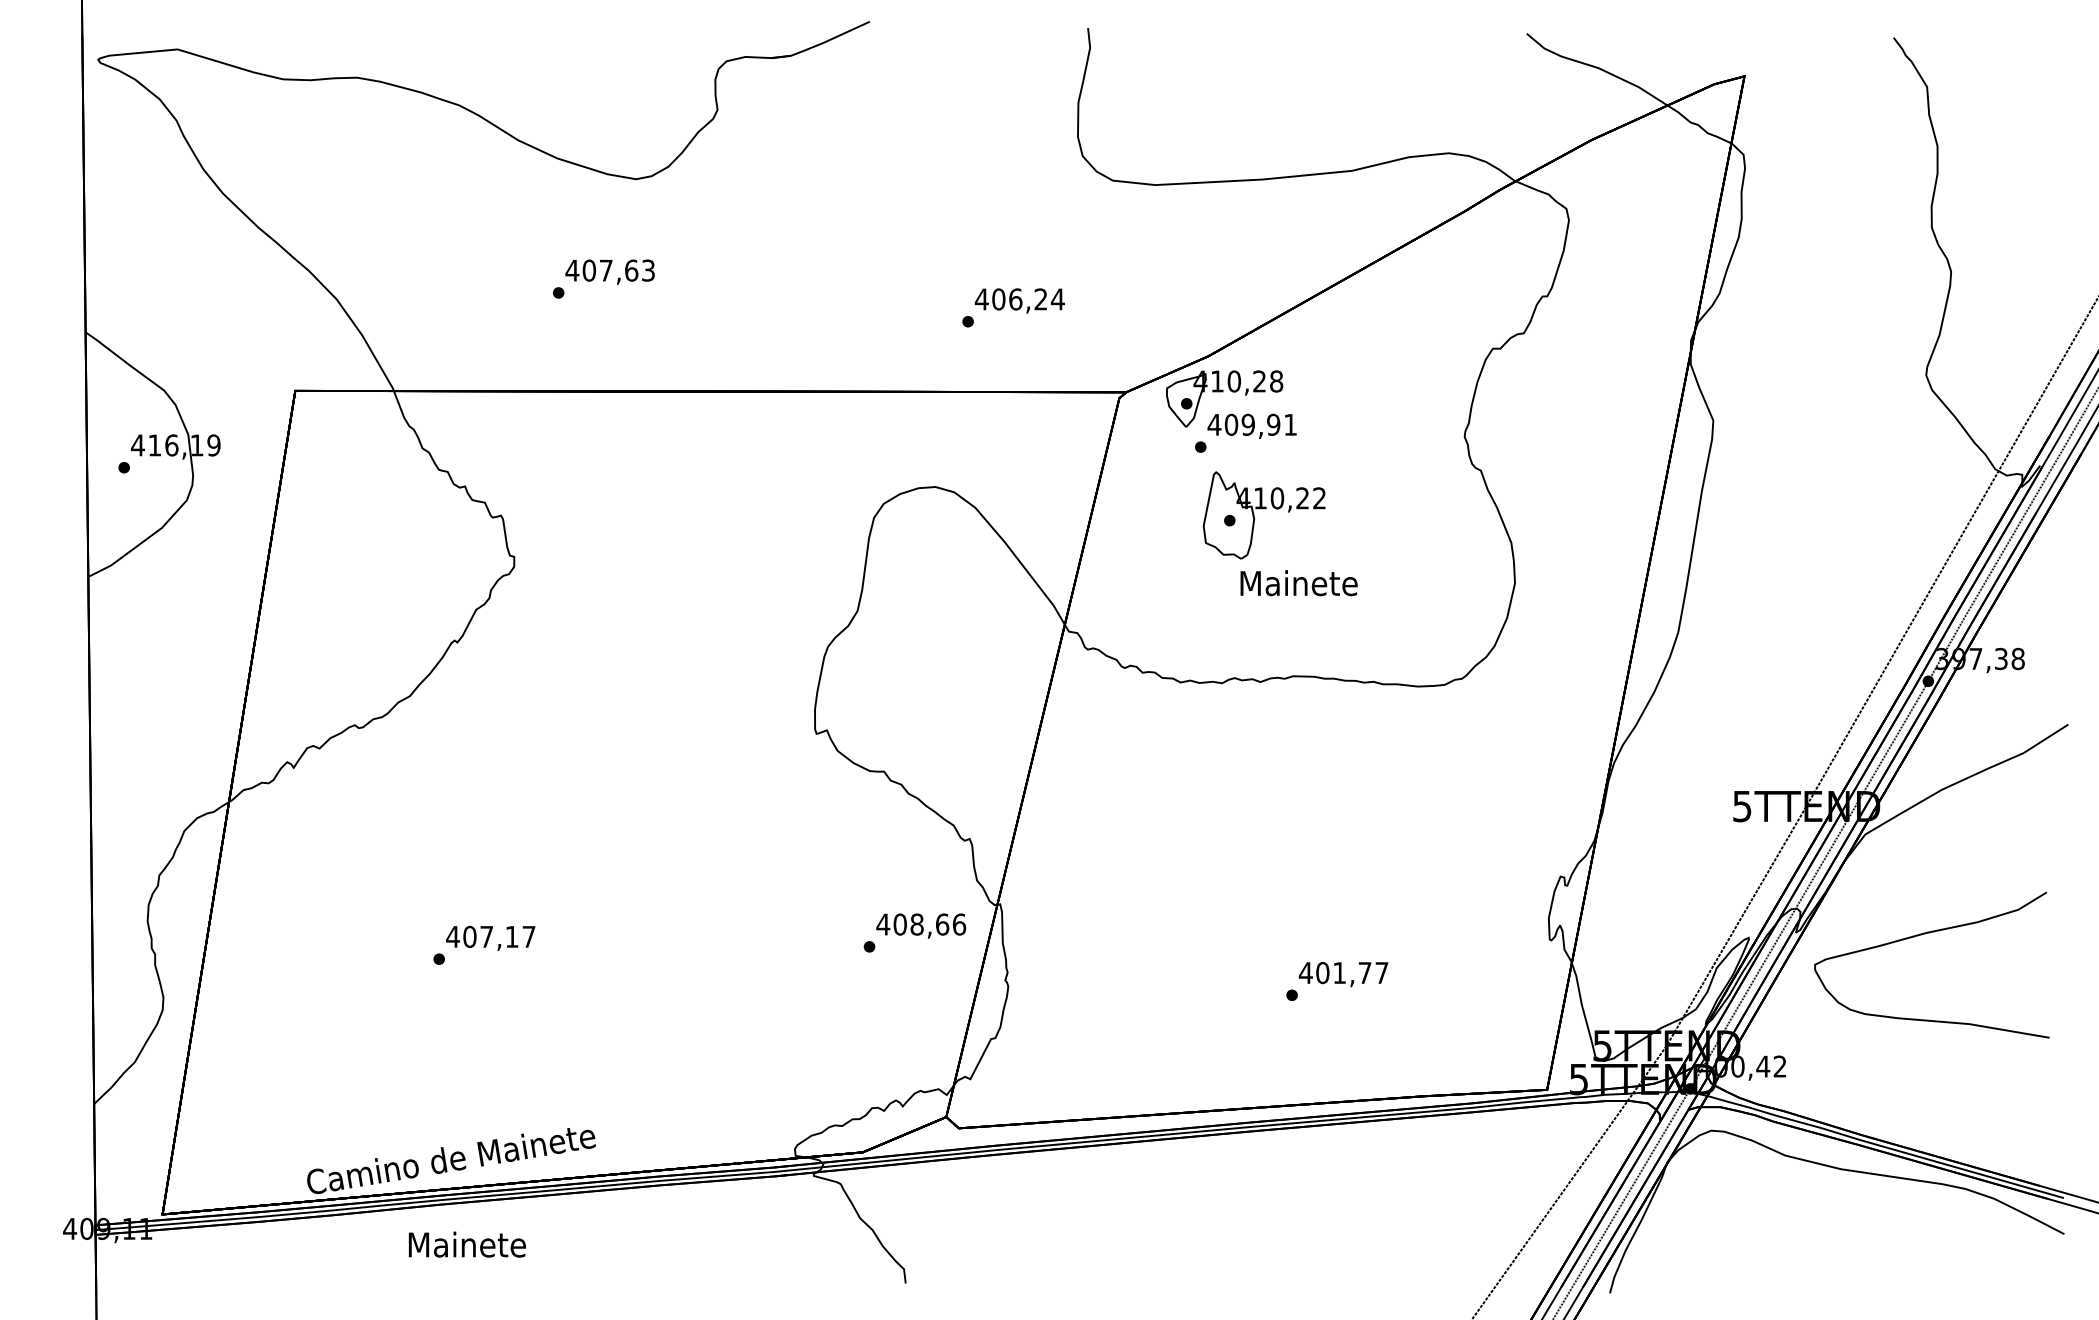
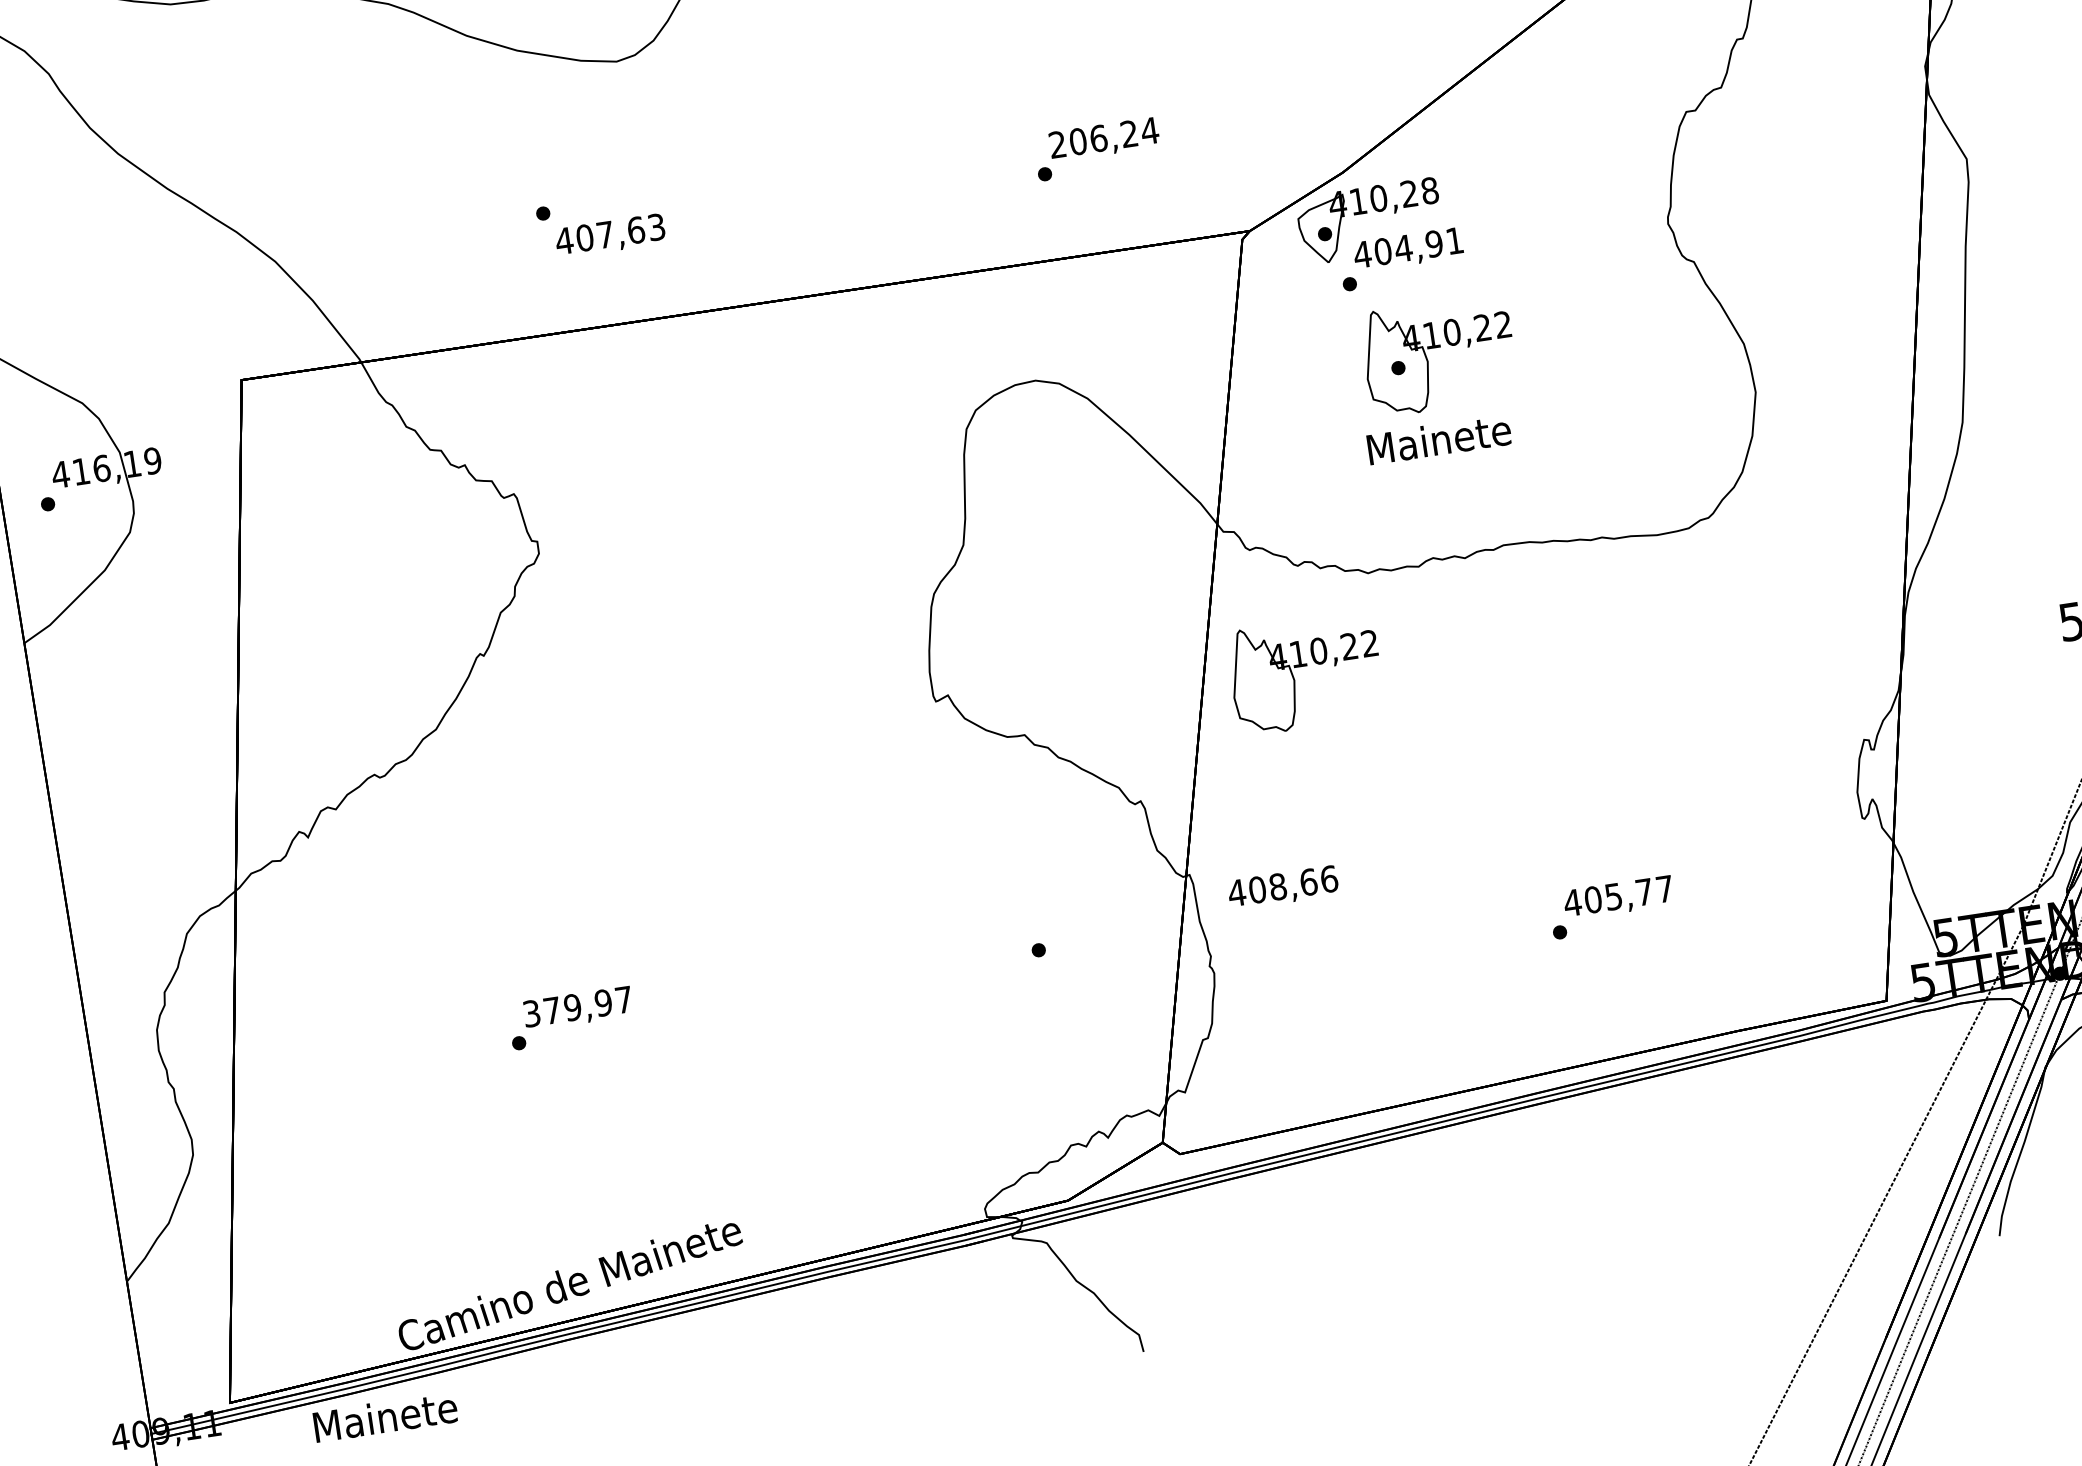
text: (609, 271) -> (609, 235), moved
text: (981, 299) -> (1057, 144), 406,24 -> 206,24
text: (1248, 424) -> (1403, 248), 409,91 -> 404,91
text: (1298, 583) -> (1438, 439), moved
part: (1117, 756) -> (1305, 674), added
text: (921, 925) -> (1283, 887), moved
text: (482, 936) -> (567, 1007), 407,17 -> 379,97
text: (1339, 973) -> (1613, 897), 401,77 -> 405,77
text: (466, 1244) -> (384, 1417), moved

